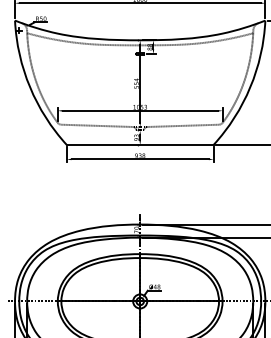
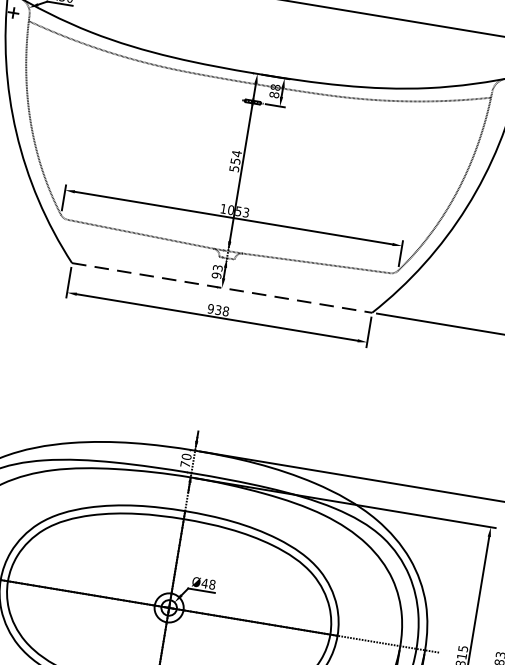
line: (140, 144) -> (222, 287), solid -> dashed

